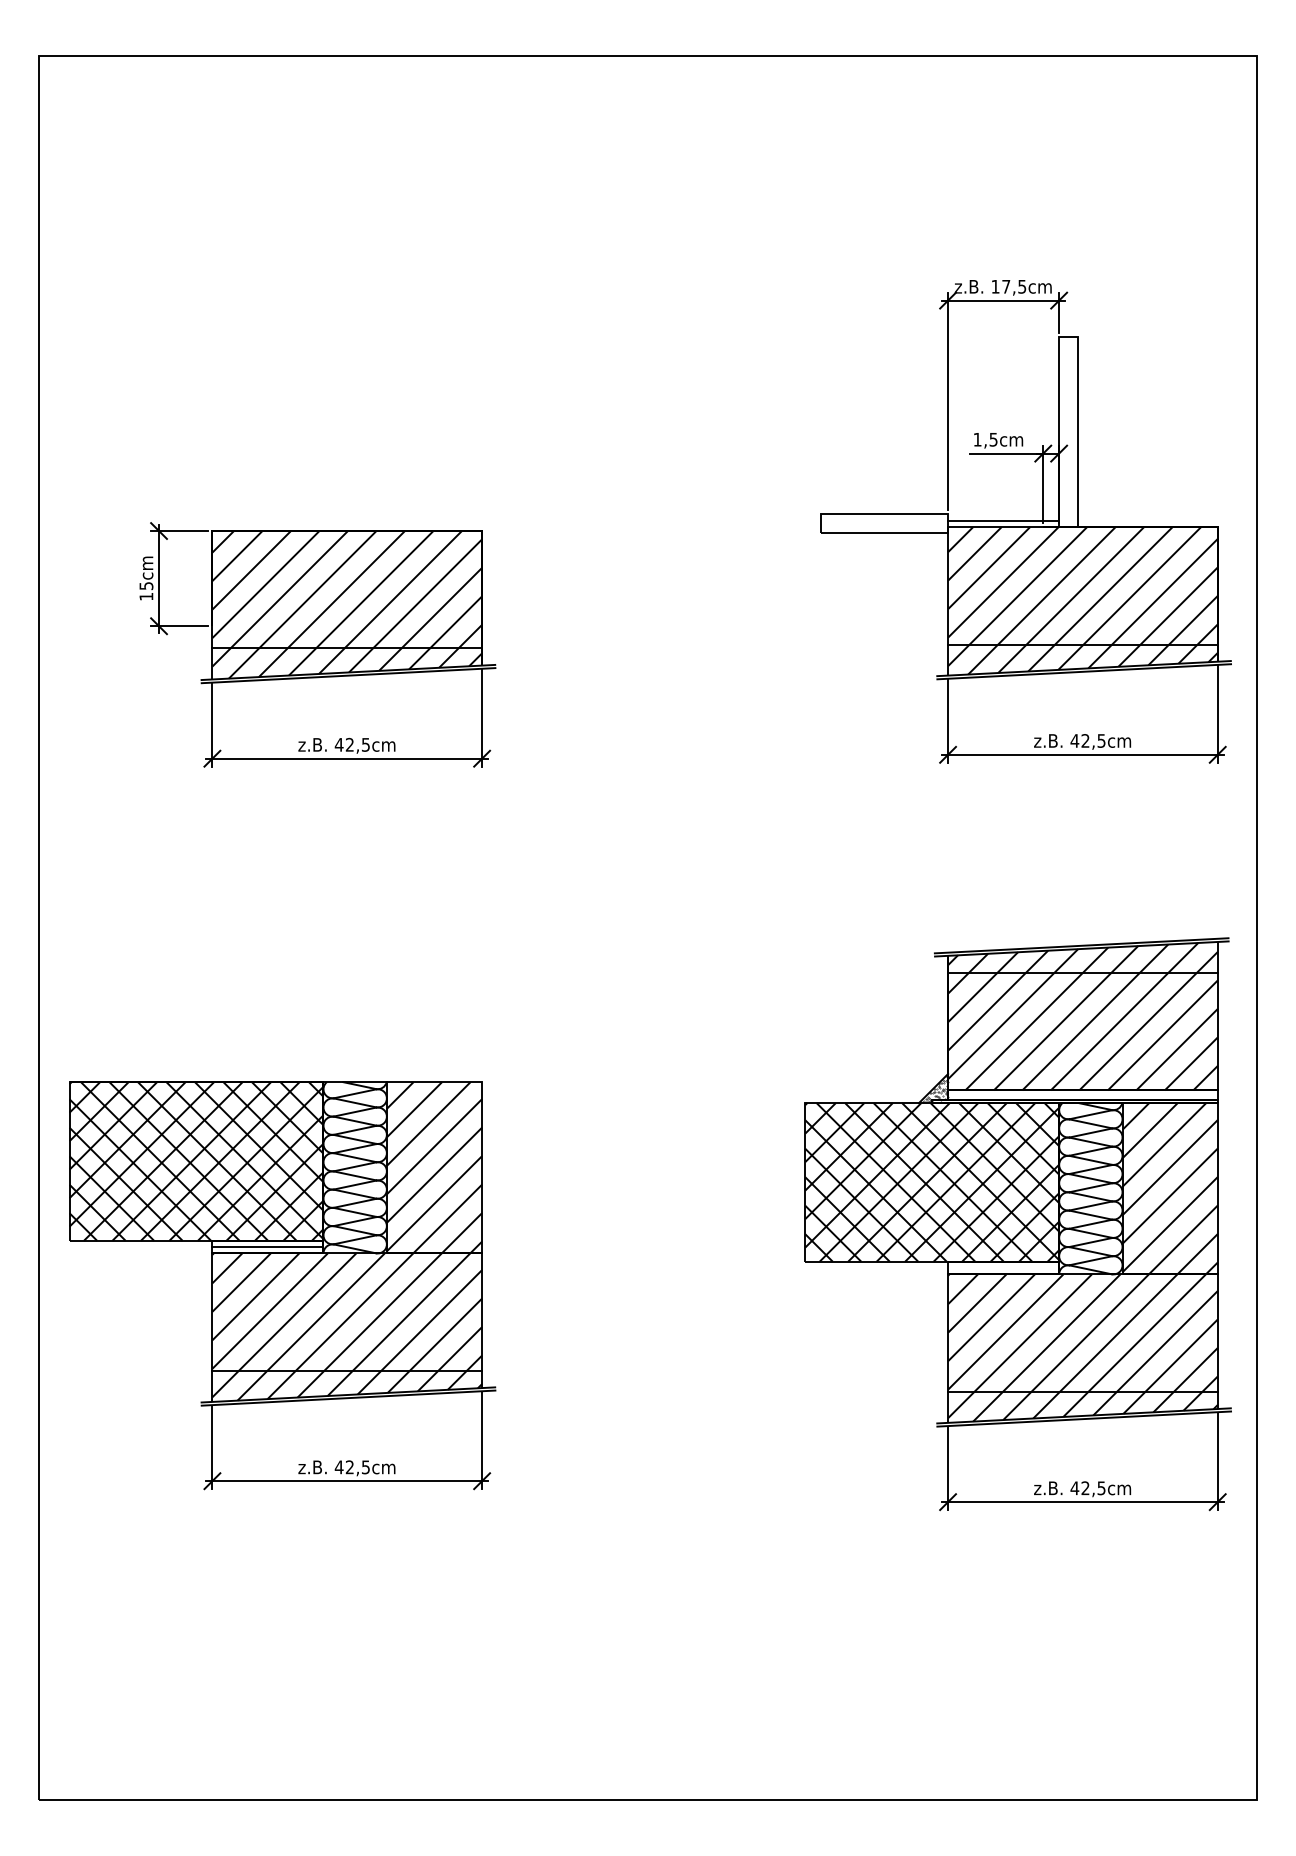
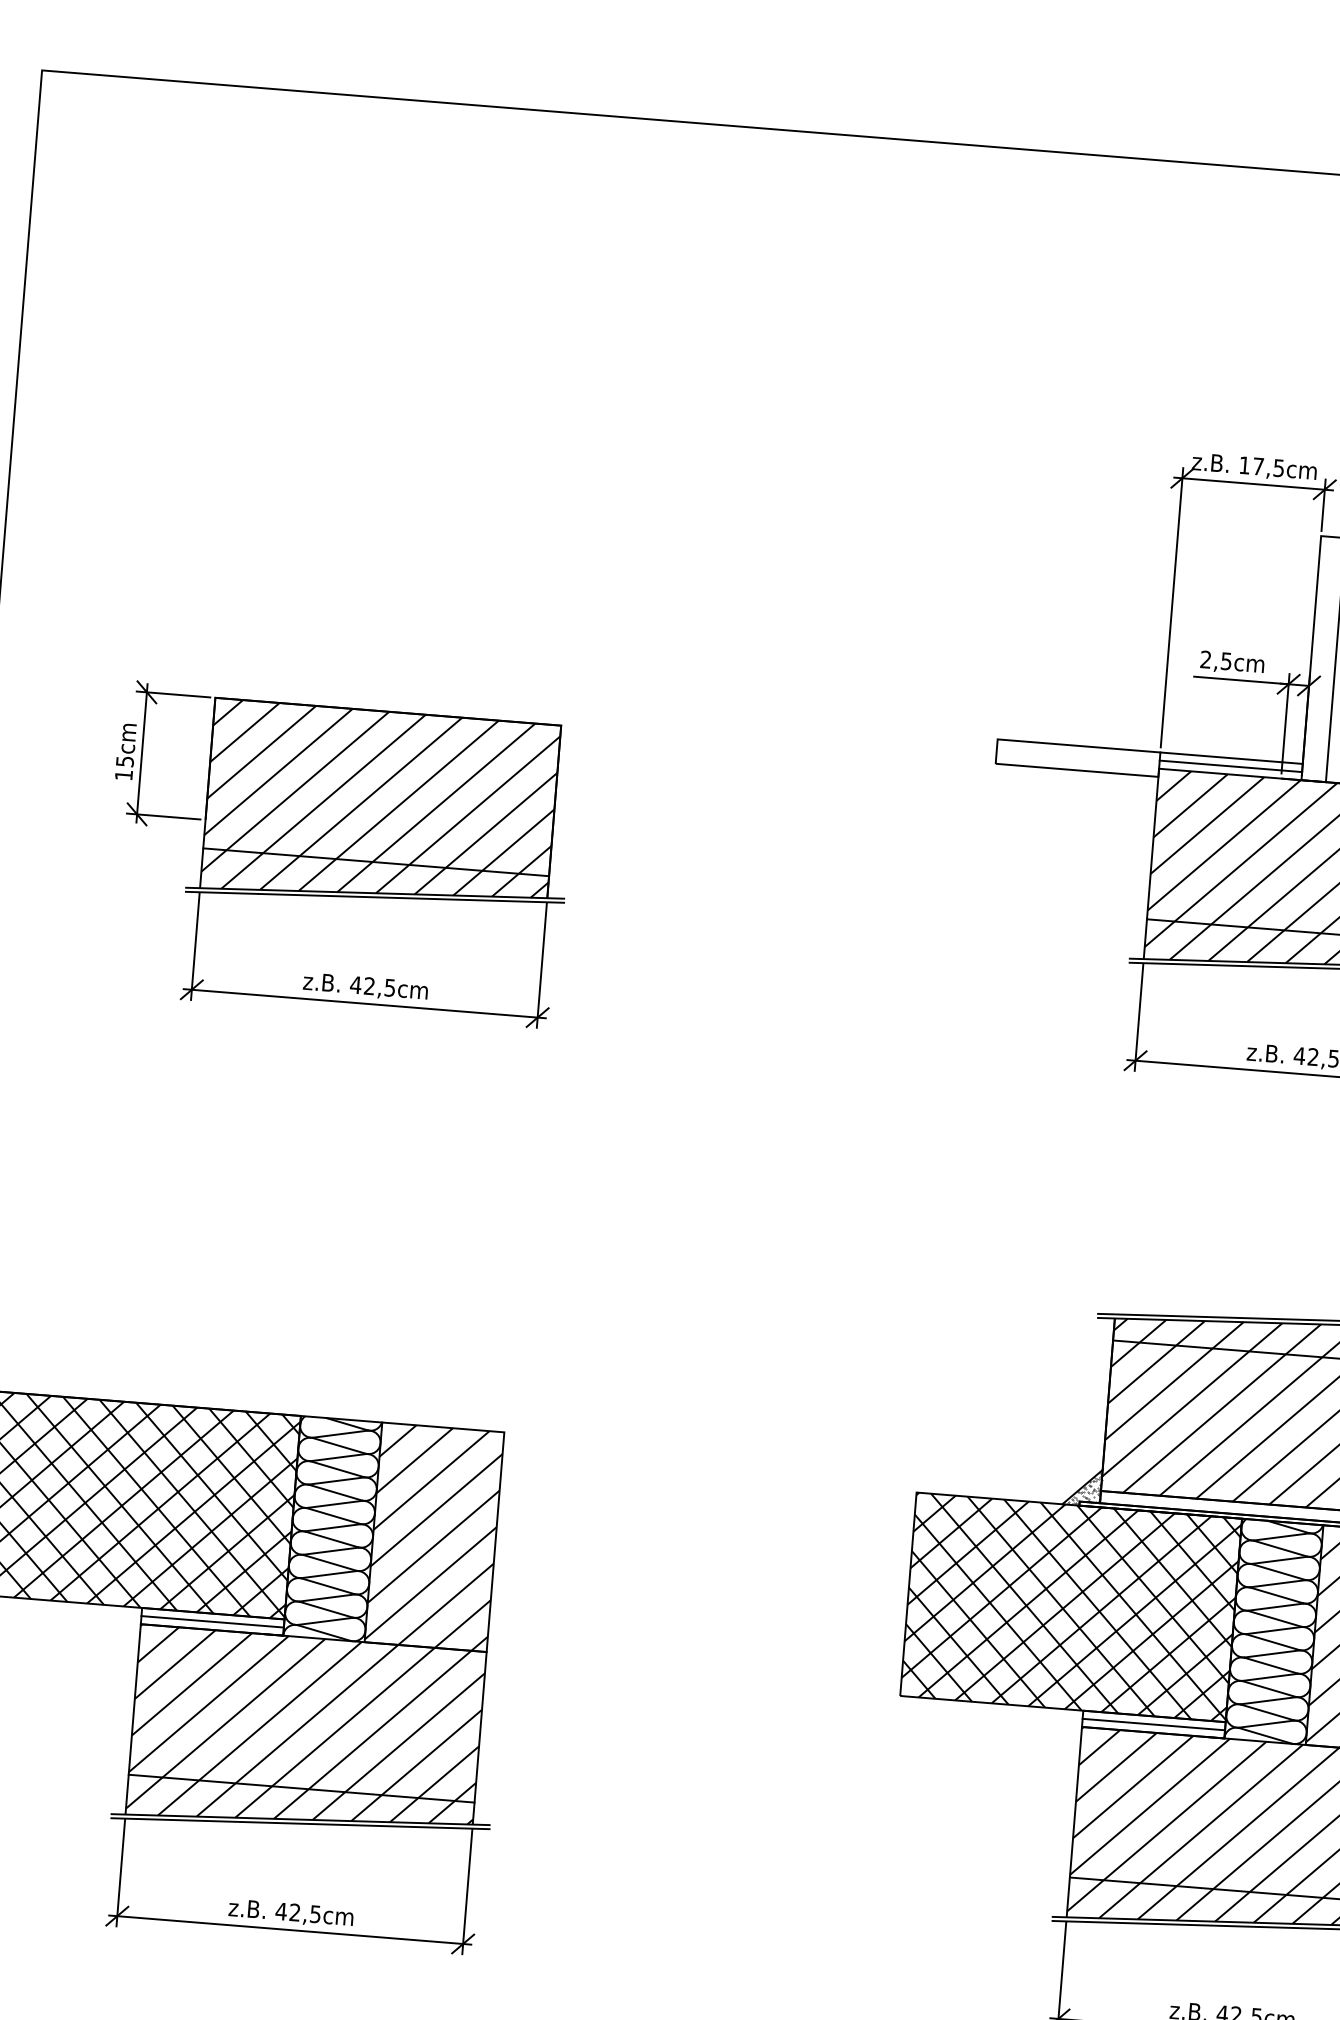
text: (977, 439) -> (1205, 659), 1,5cm -> 2,5cm
line: (1003, 514) -> (1231, 758), added
line: (1003, 1268) -> (1153, 1725), added

